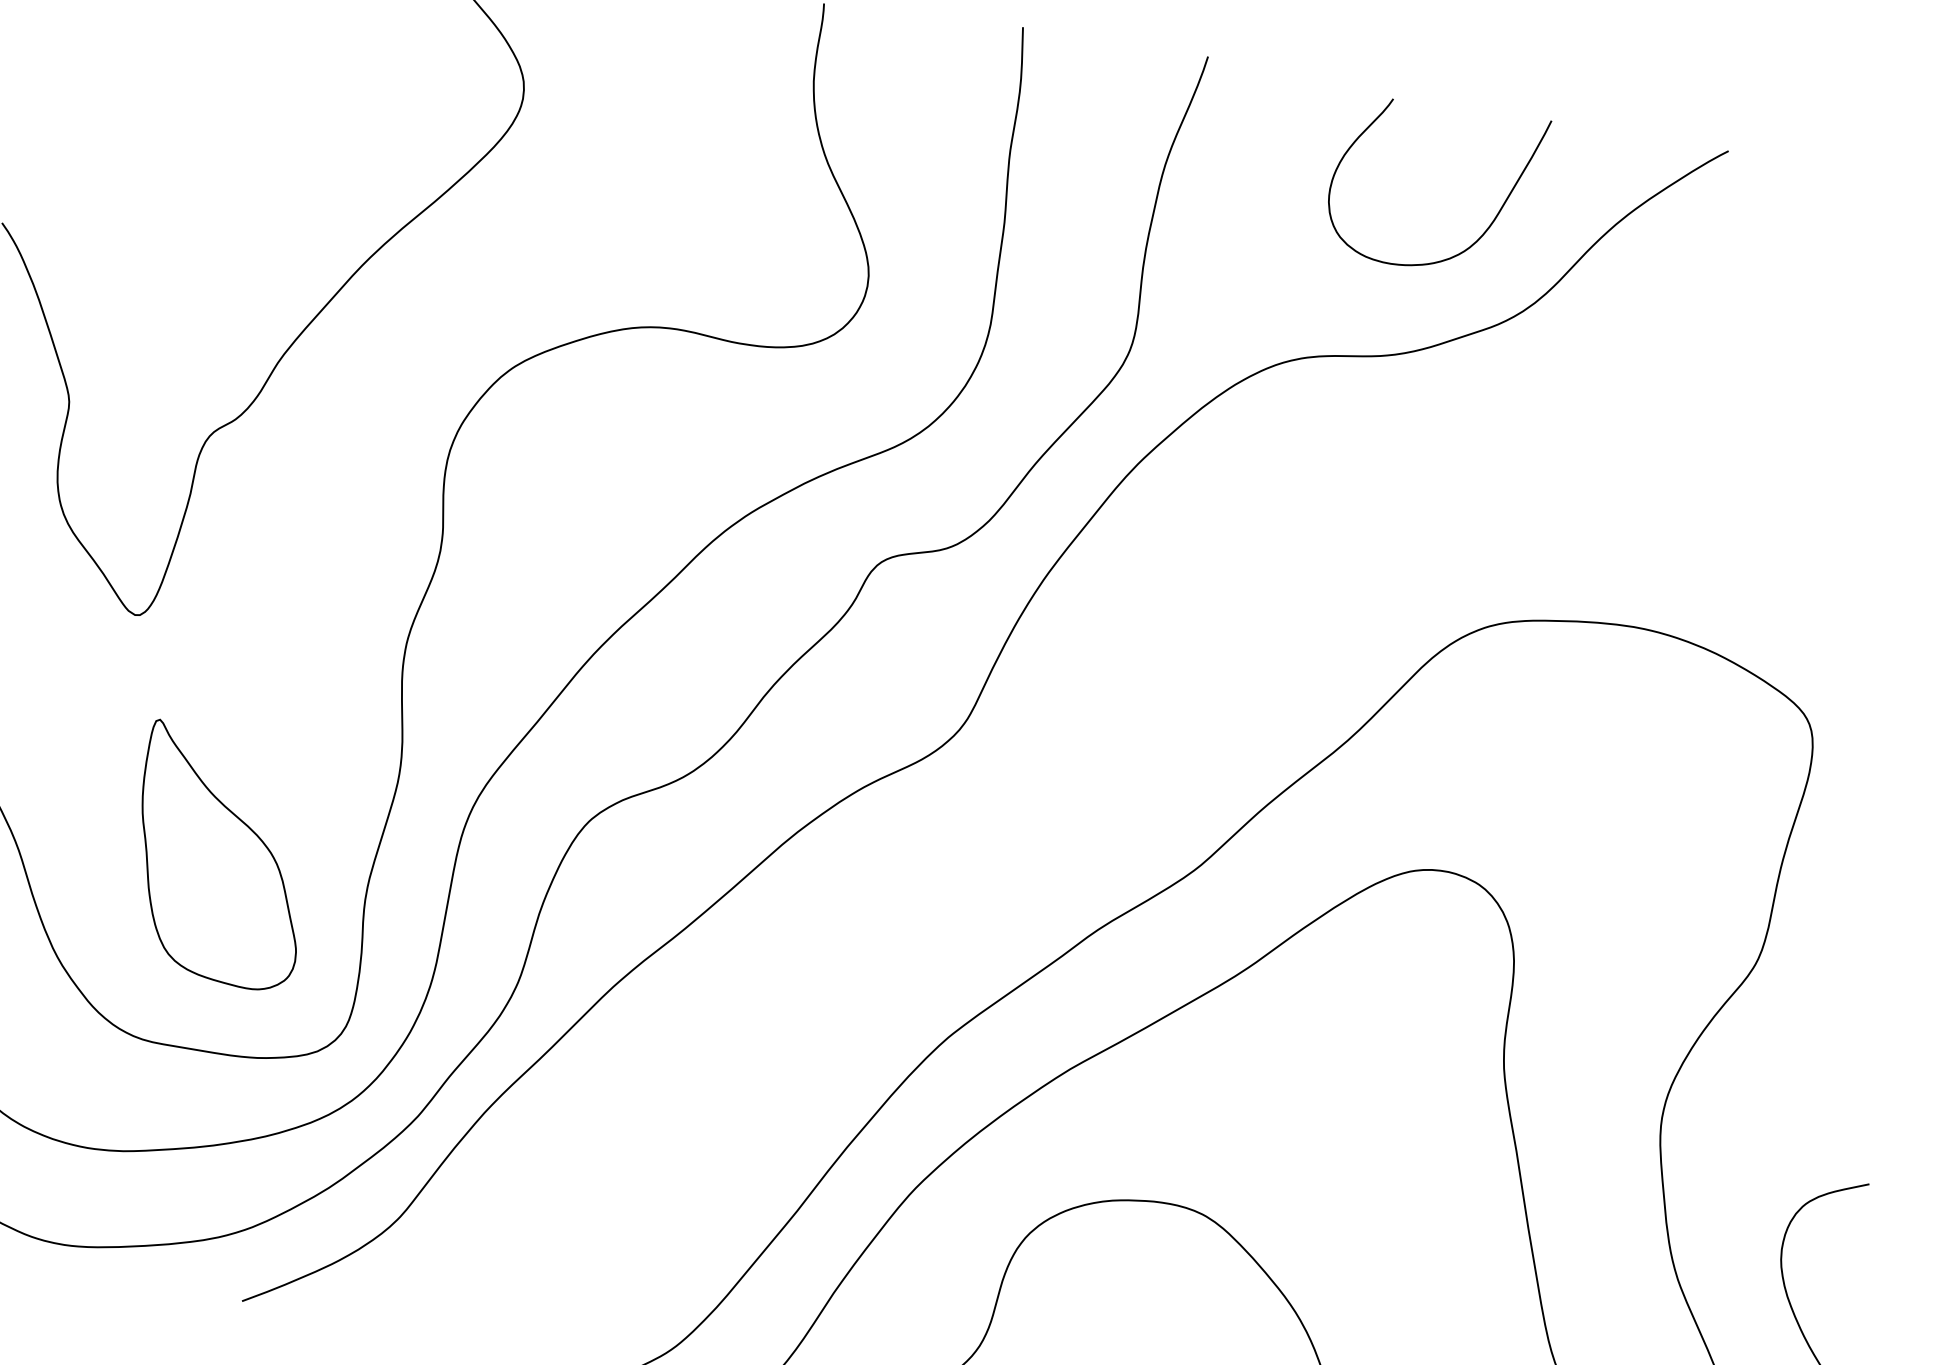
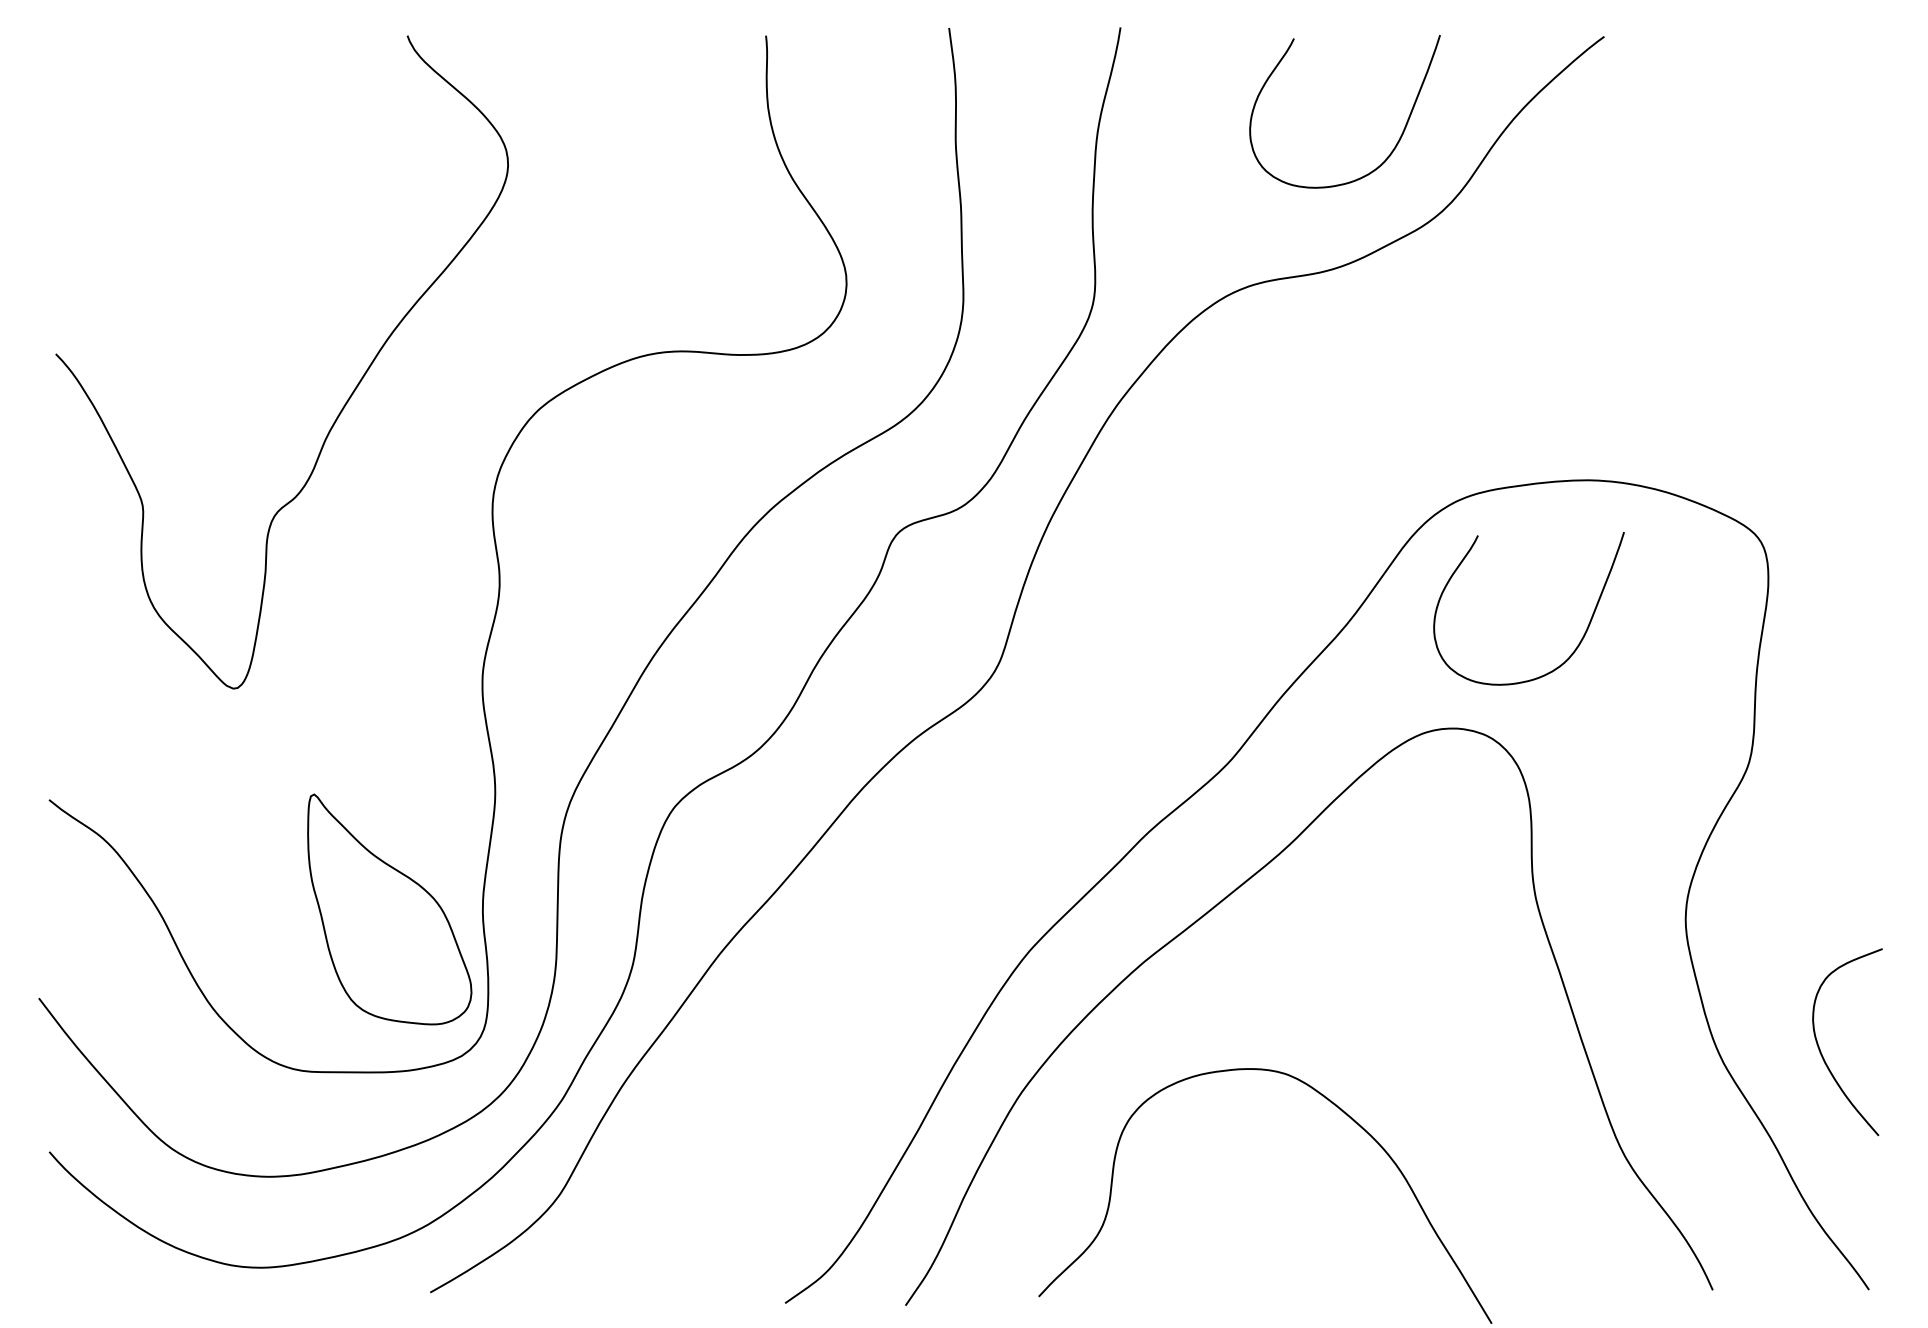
curve: (1600, 794) -> (1582, 636), added
part: (221, 856) -> (389, 909), moved

